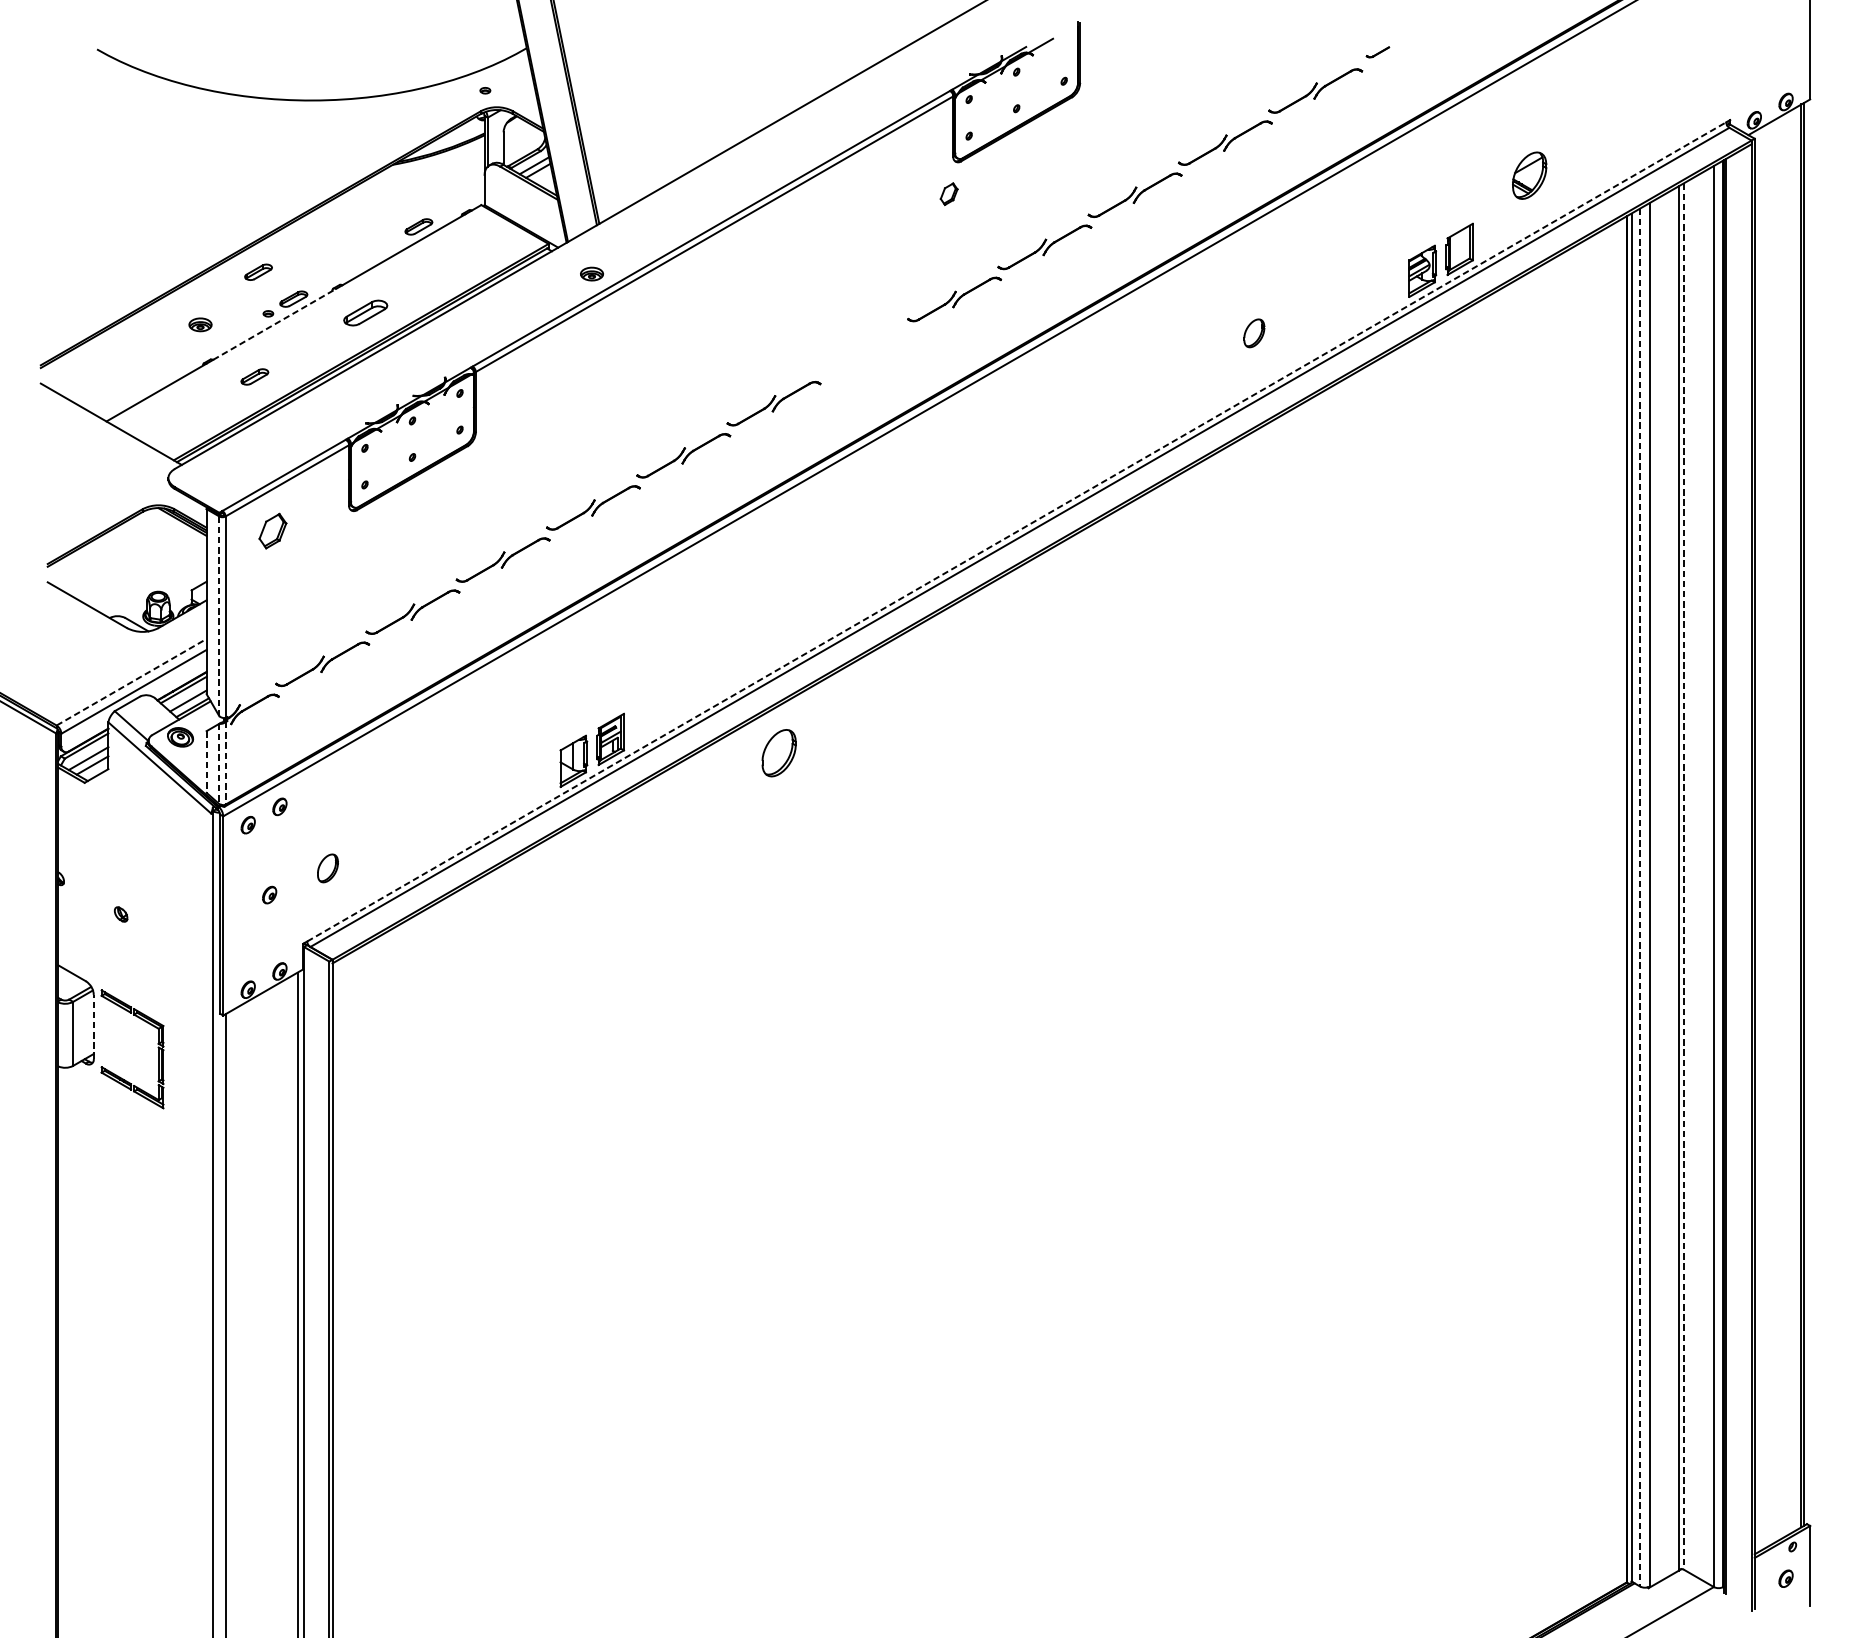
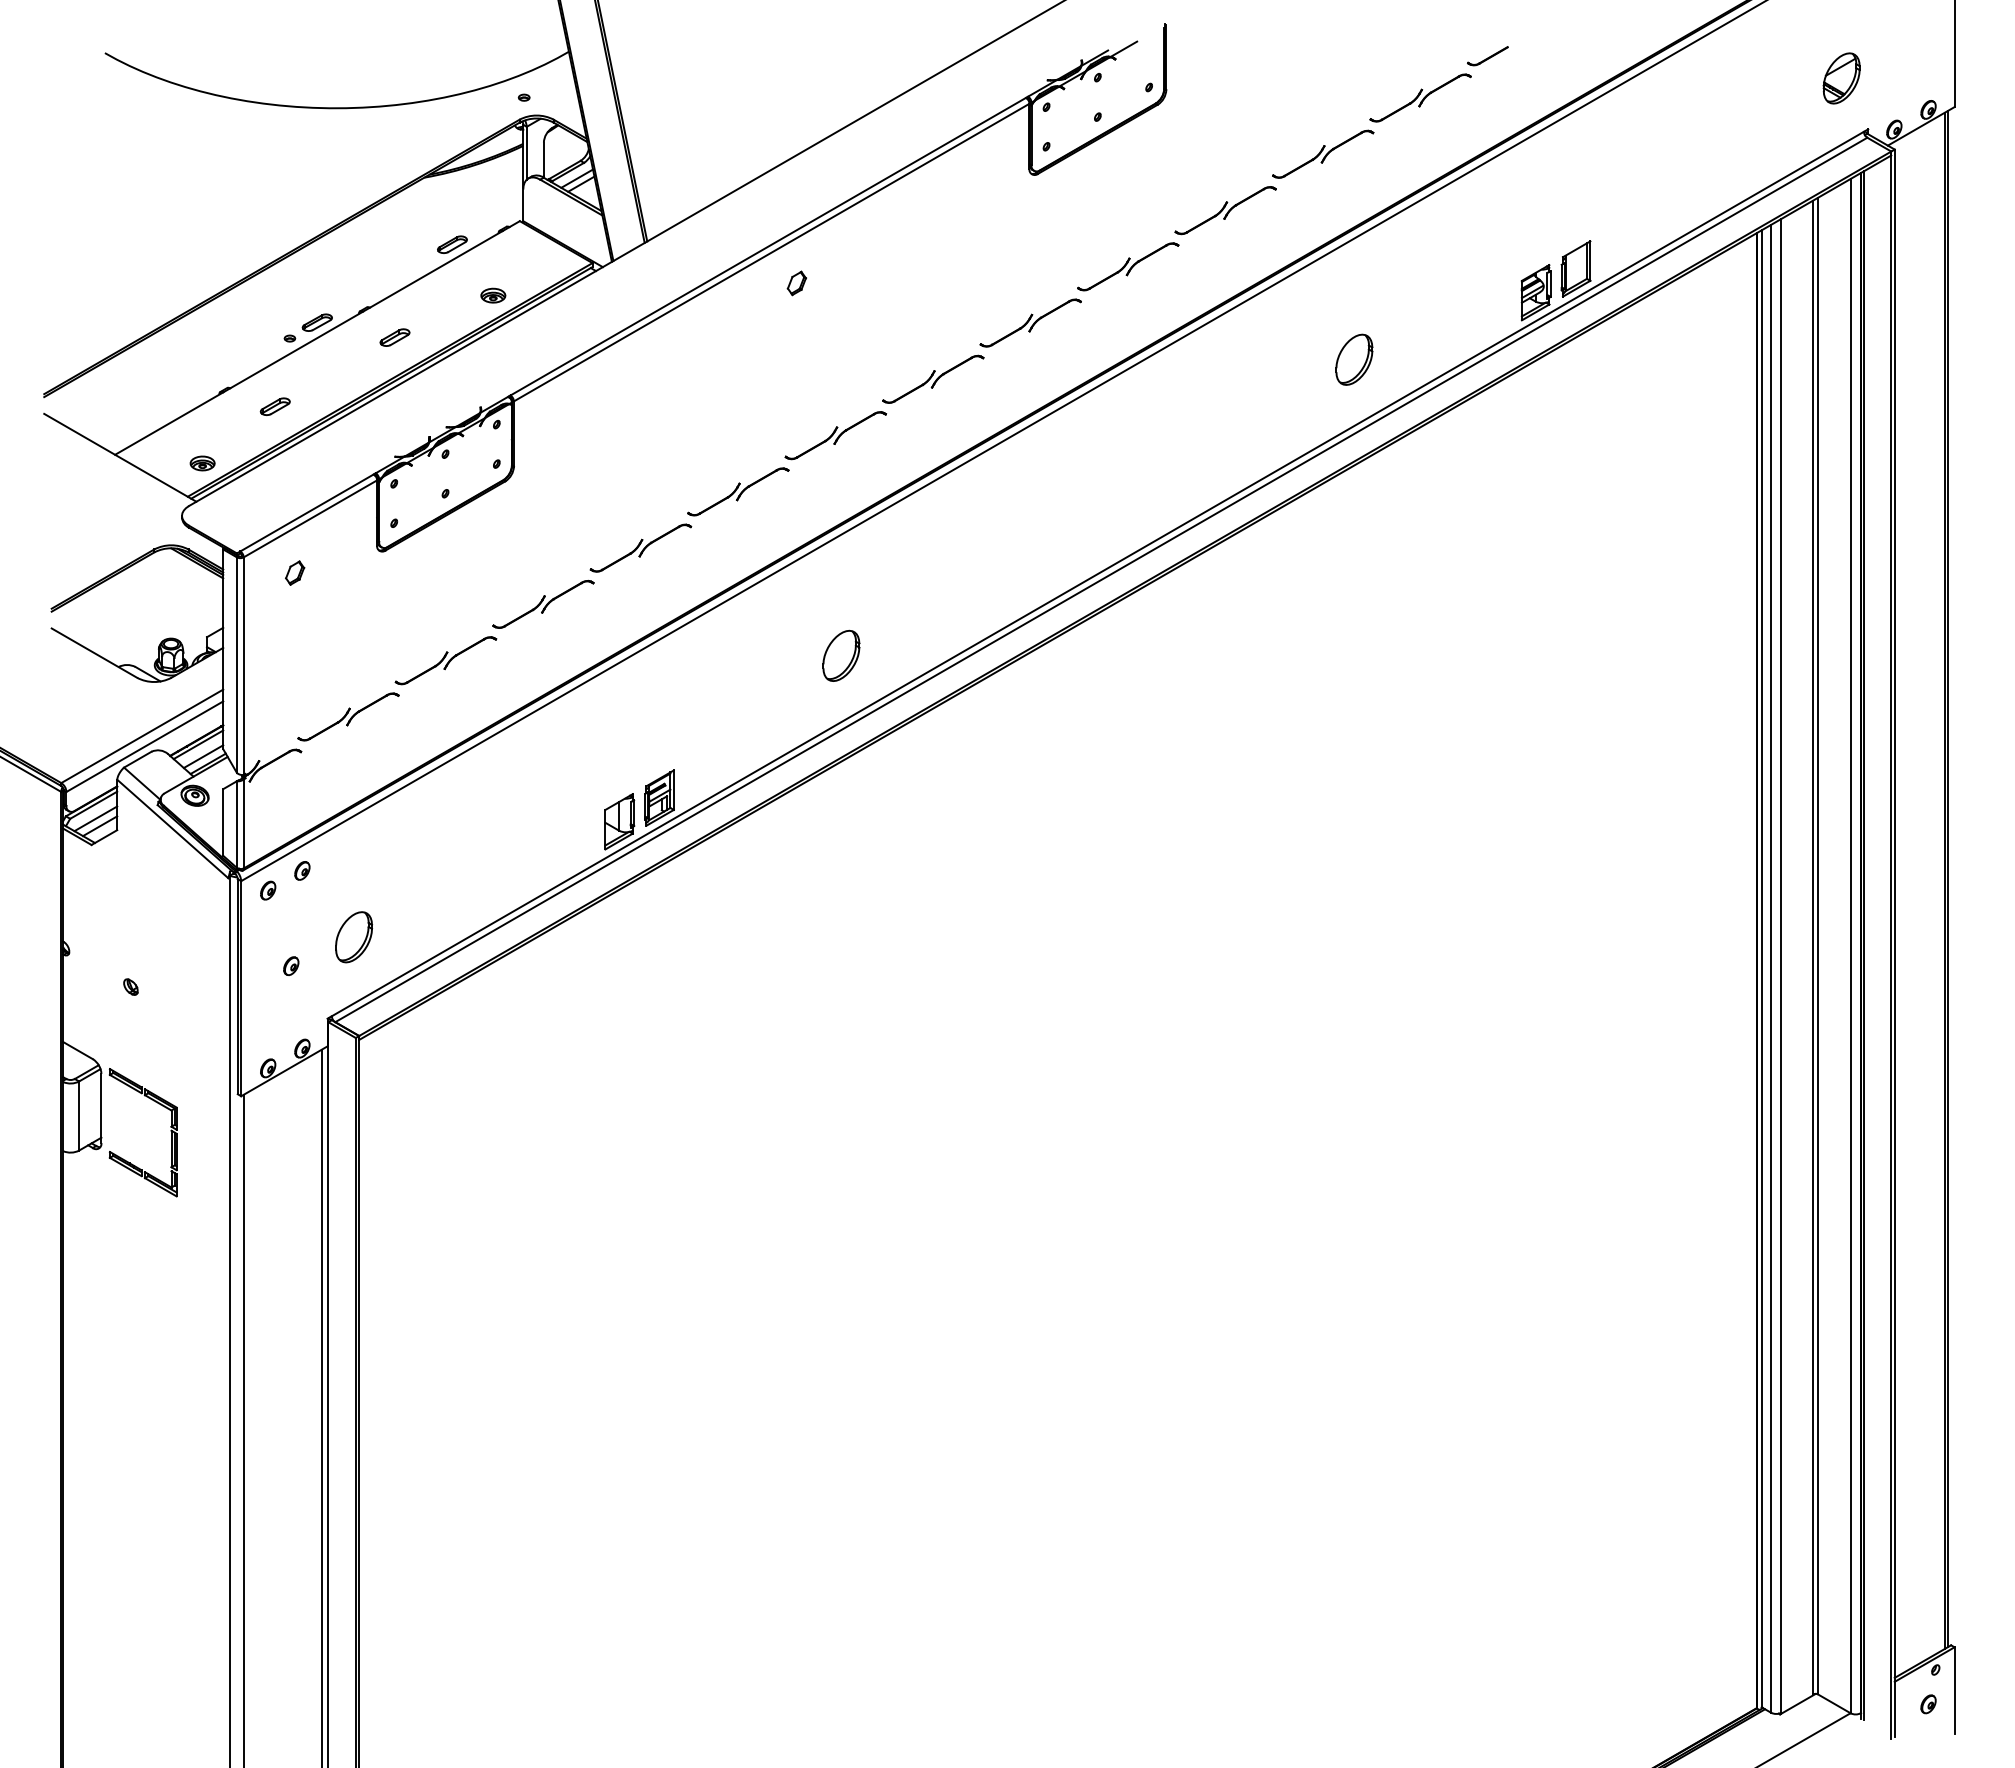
part: (1377, 52) -> (1487, 56), size x1.67
part: (1529, 175) -> (1841, 78), moved
part: (948, 194) -> (796, 283), moved
part: (257, 272) -> (278, 293), removed
part: (592, 273) -> (493, 295), moved
part: (365, 312) -> (394, 337), size x0.62
line: (274, 323) -> (296, 349), dashed -> solid
part: (200, 324) -> (202, 463), moved
part: (1254, 333) -> (1354, 359), size x1.67
part: (864, 350) -> (933, 378), added
part: (273, 530) -> (295, 572), size x0.62
line: (1016, 532) -> (1097, 574), dashed -> solid
line: (218, 616) -> (236, 665), dashed -> solid
line: (131, 682) -> (142, 736), dashed -> solid
part: (779, 752) -> (841, 655), moved
line: (206, 762) -> (223, 822), dashed -> solid
line: (225, 762) -> (243, 823), dashed -> solid
line: (218, 764) -> (236, 825), dashed -> solid
part: (328, 868) -> (354, 937), size x1.67
line: (1684, 876) -> (1818, 946), dashed -> solid
line: (1640, 897) -> (1771, 968), dashed -> solid
line: (93, 1026) -> (101, 1108), dashed -> solid

